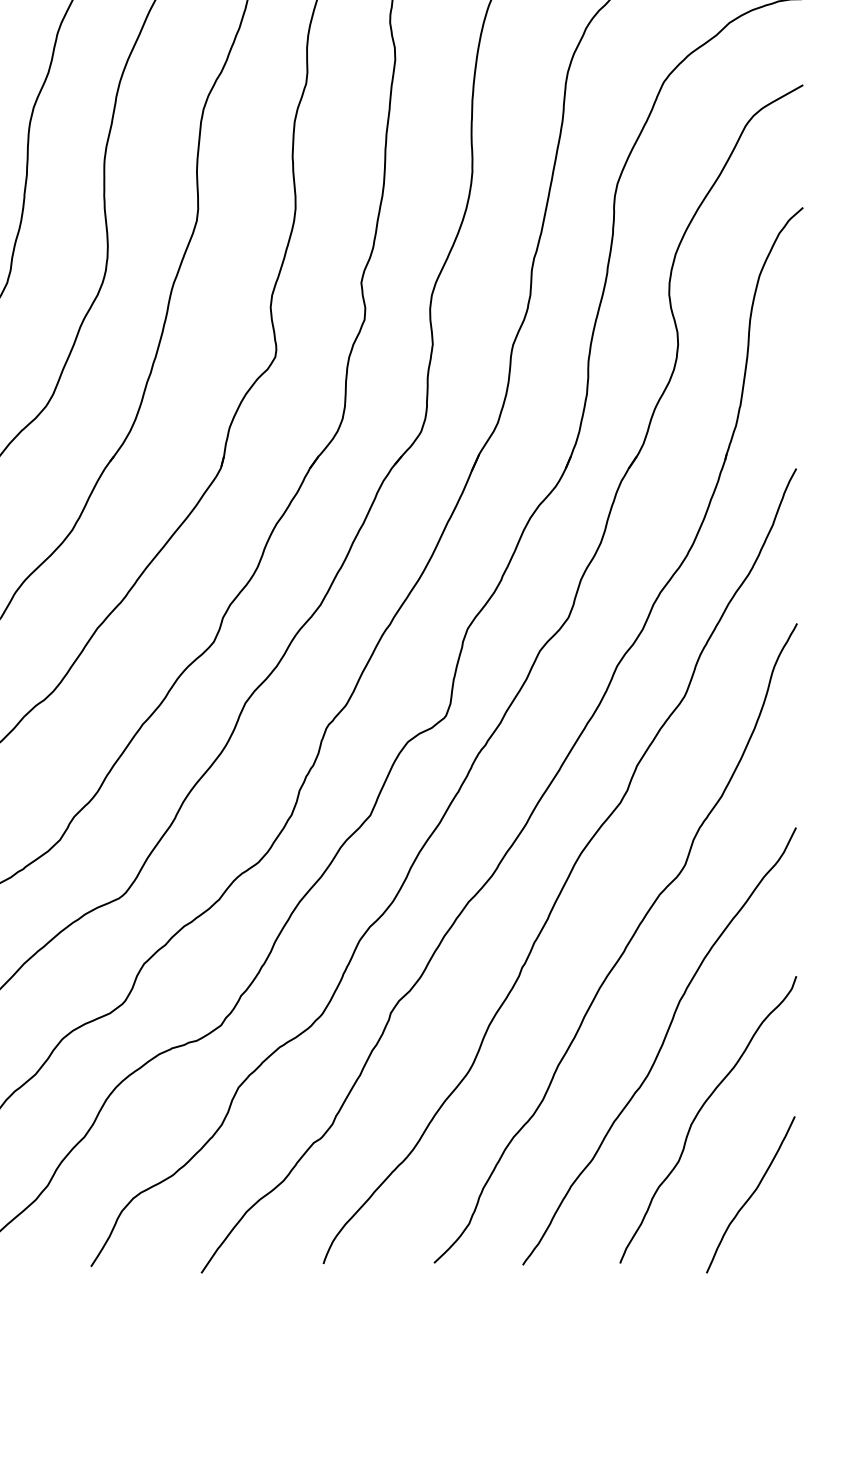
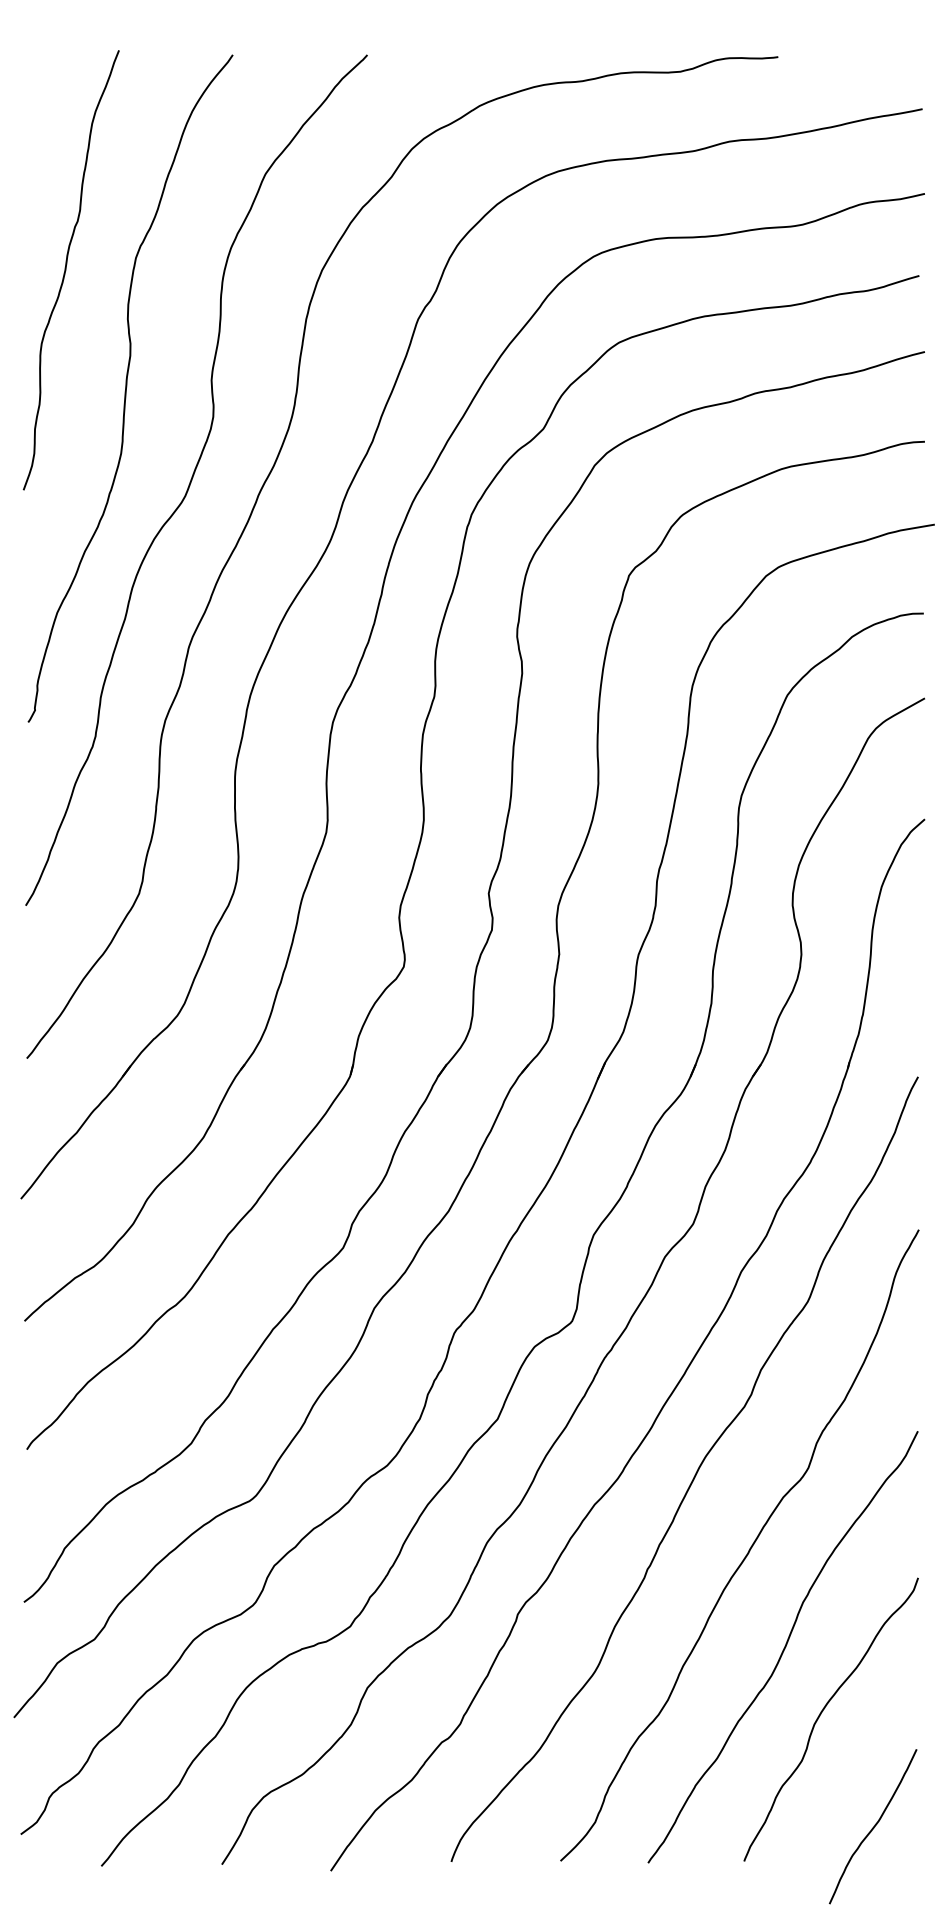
curve: (751, 1194) -> (873, 1826), moved

